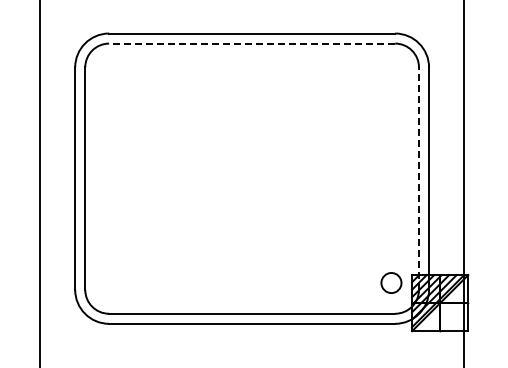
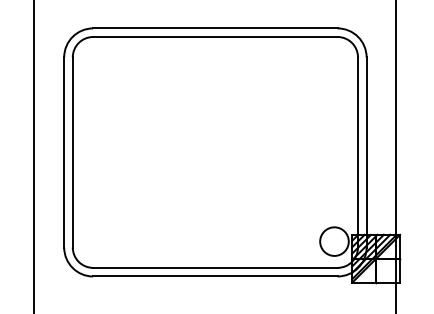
line: (251, 43) -> (214, 36), dashed -> solid
line: (418, 178) -> (357, 152), dashed -> solid
circle: (391, 282) -> (334, 241), size x1.67

